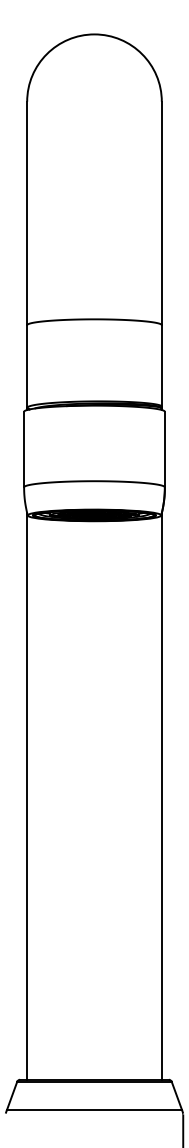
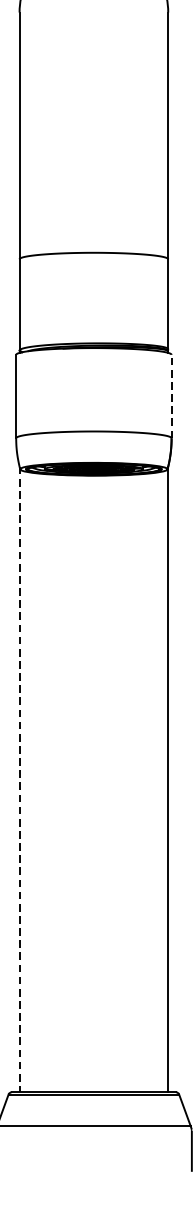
line: (164, 449) -> (171, 396), solid -> dashed
line: (27, 796) -> (19, 779), solid -> dashed

